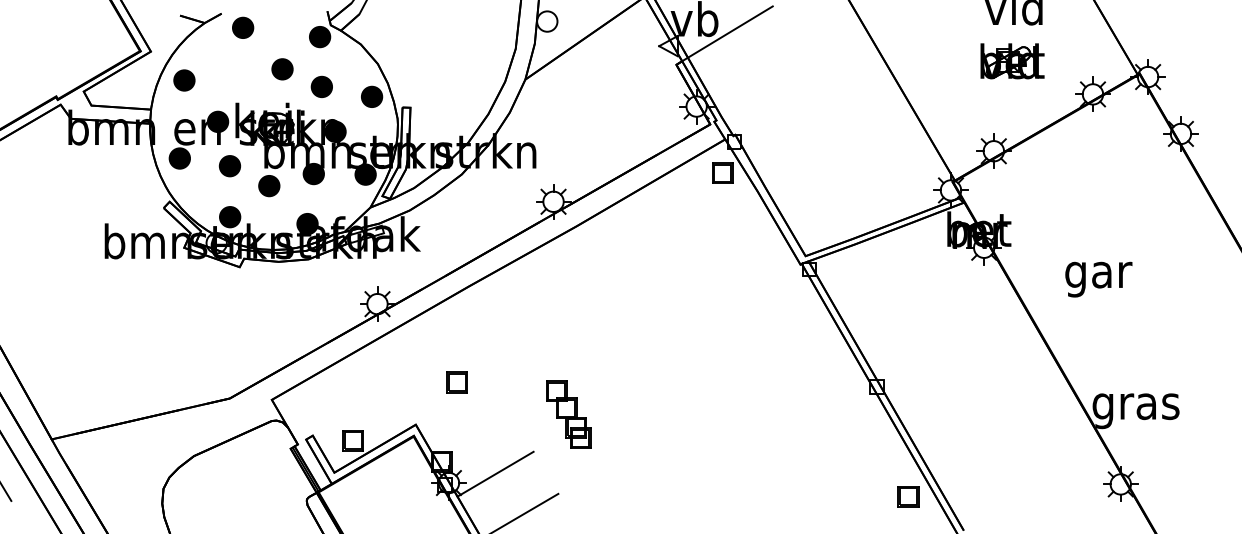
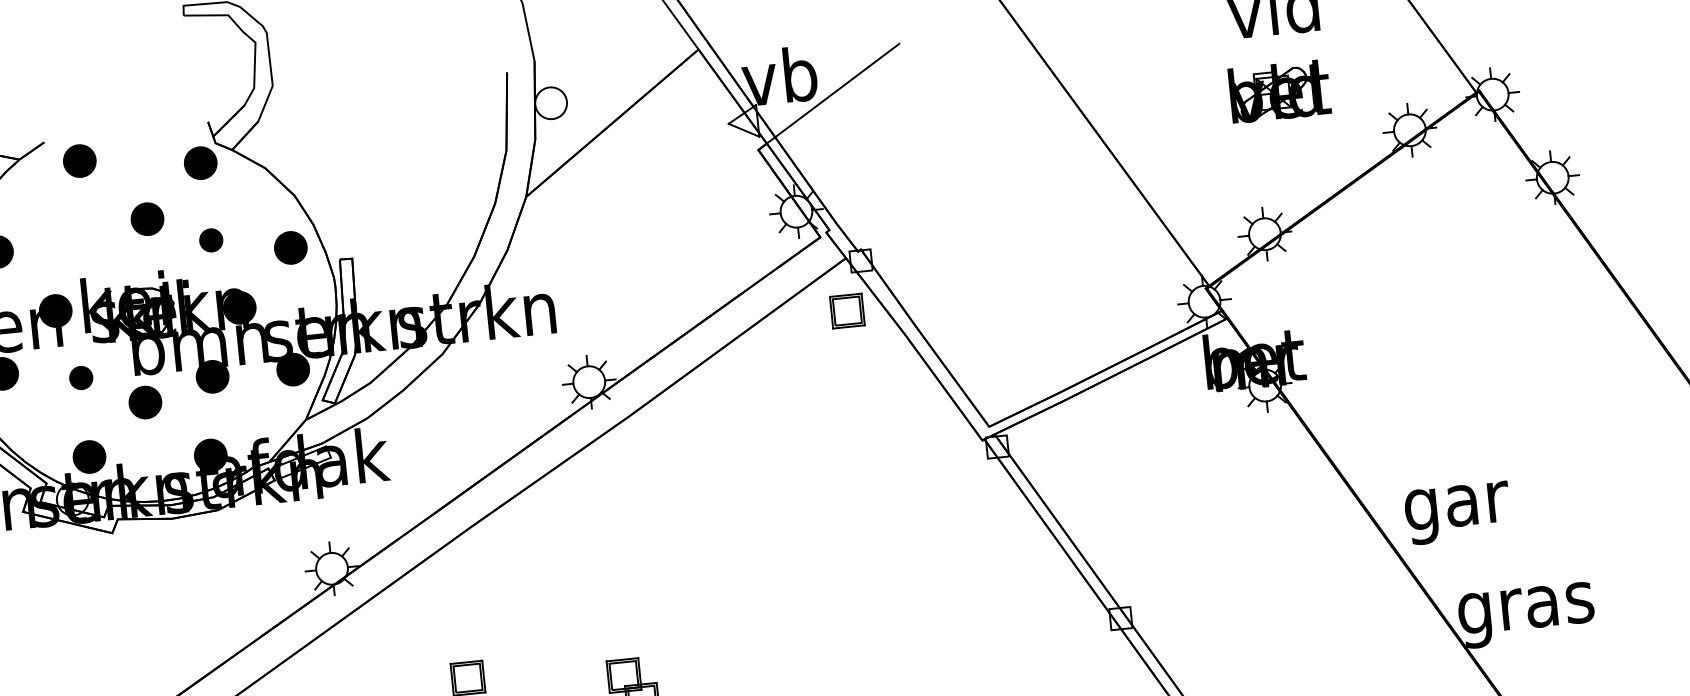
part: (321, 86) -> (210, 239), size x0.7
part: (229, 166) -> (80, 378), size x0.7
text: (1098, 279) -> (1457, 513), moved

